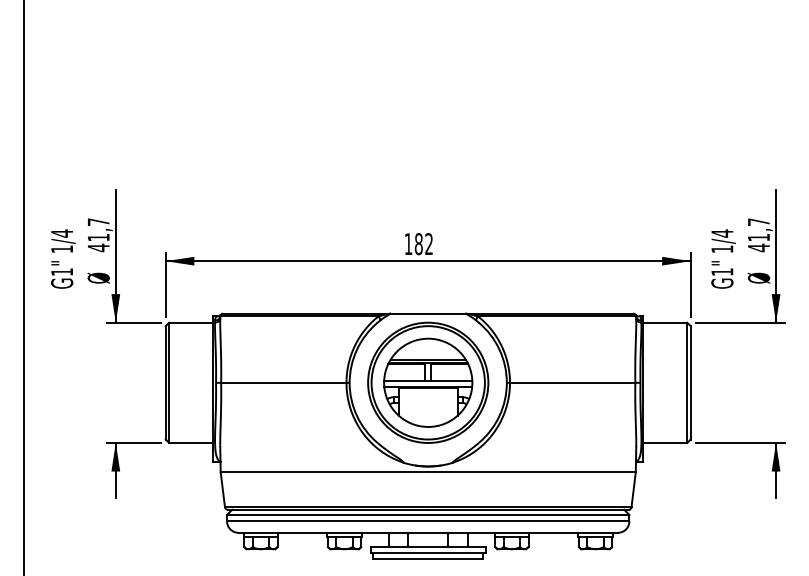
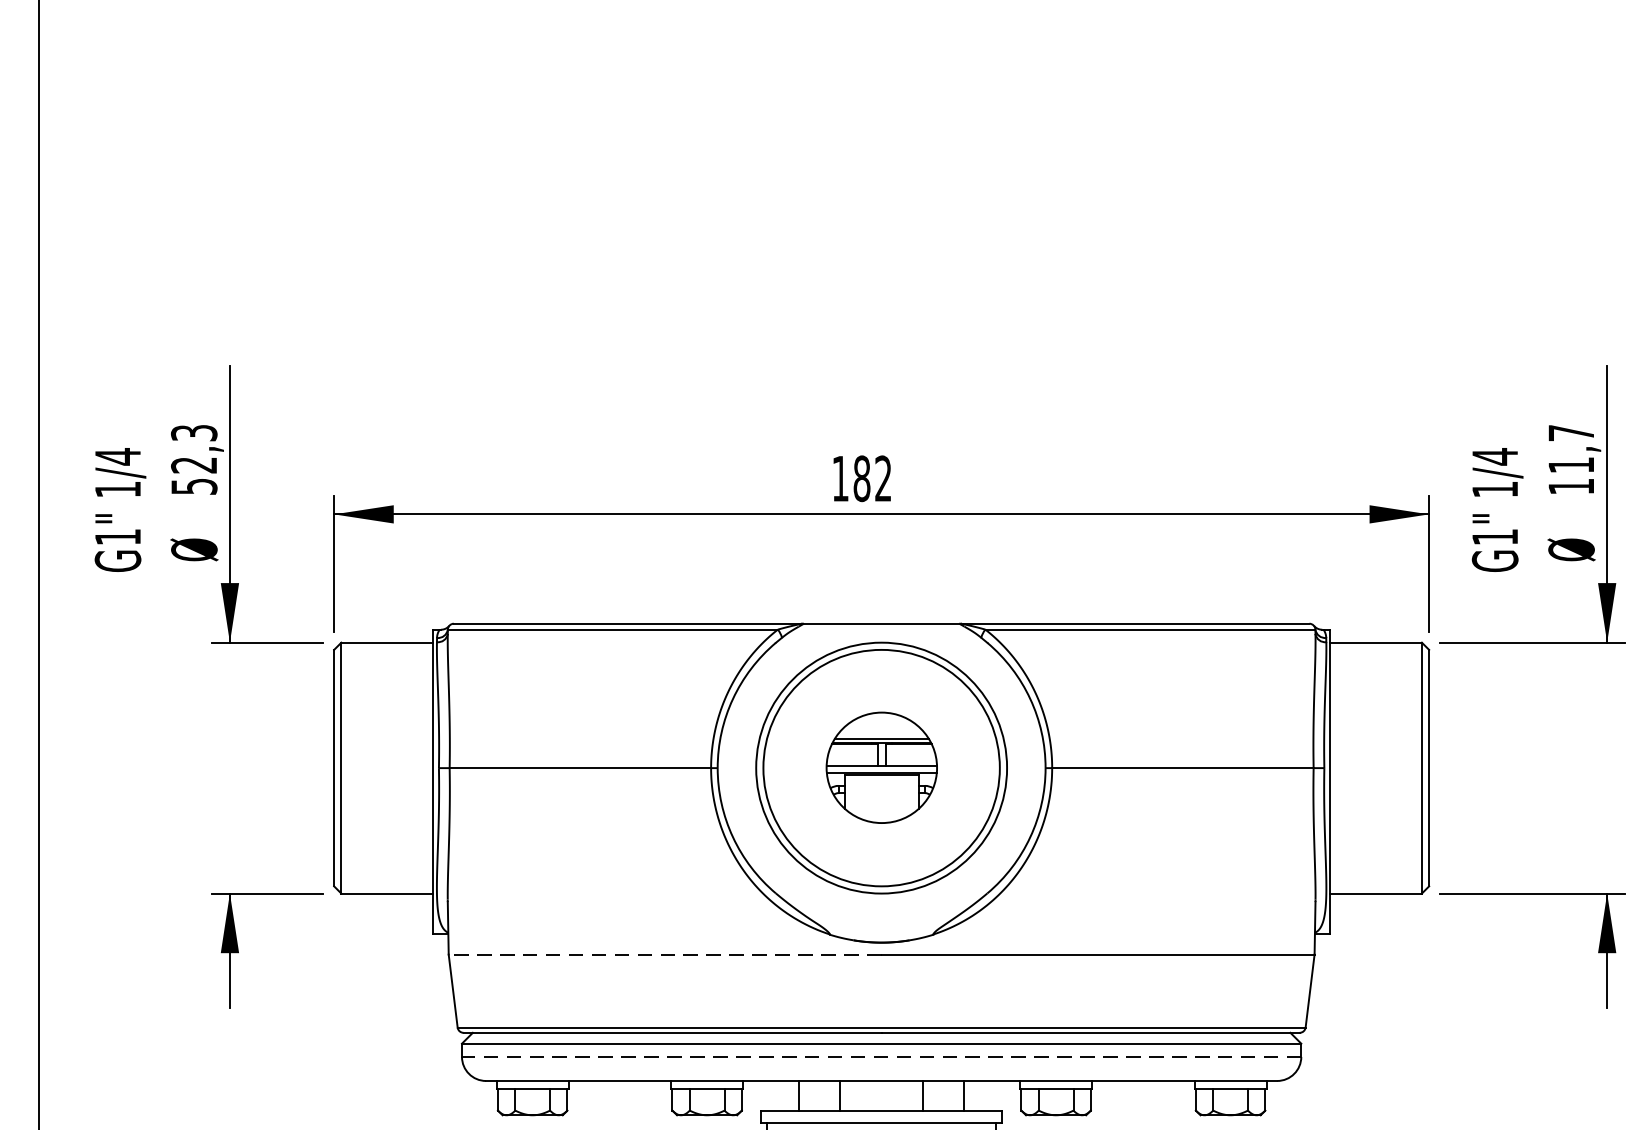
text: (98, 235) -> (193, 460), 41,7 -> 52,3
text: (758, 247) -> (1570, 485), 41,7 -> 11,7
part: (428, 382) -> (882, 767), size x0.6
line: (324, 472) -> (665, 955), solid -> dashed
line: (427, 521) -> (880, 1057), solid -> dashed

